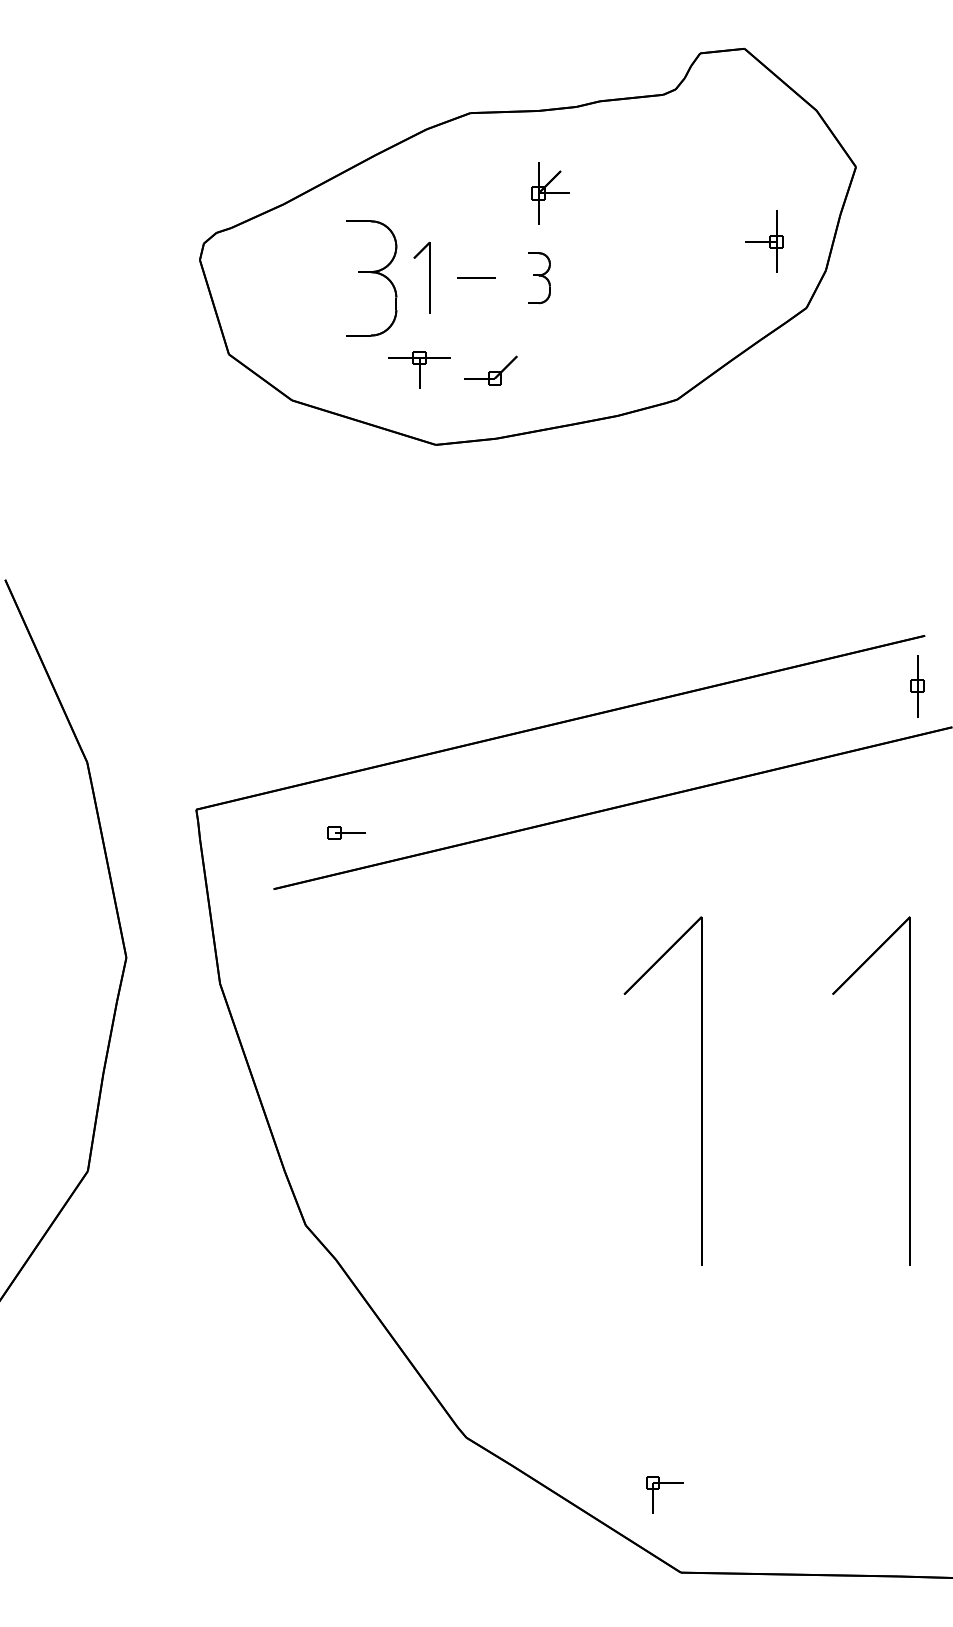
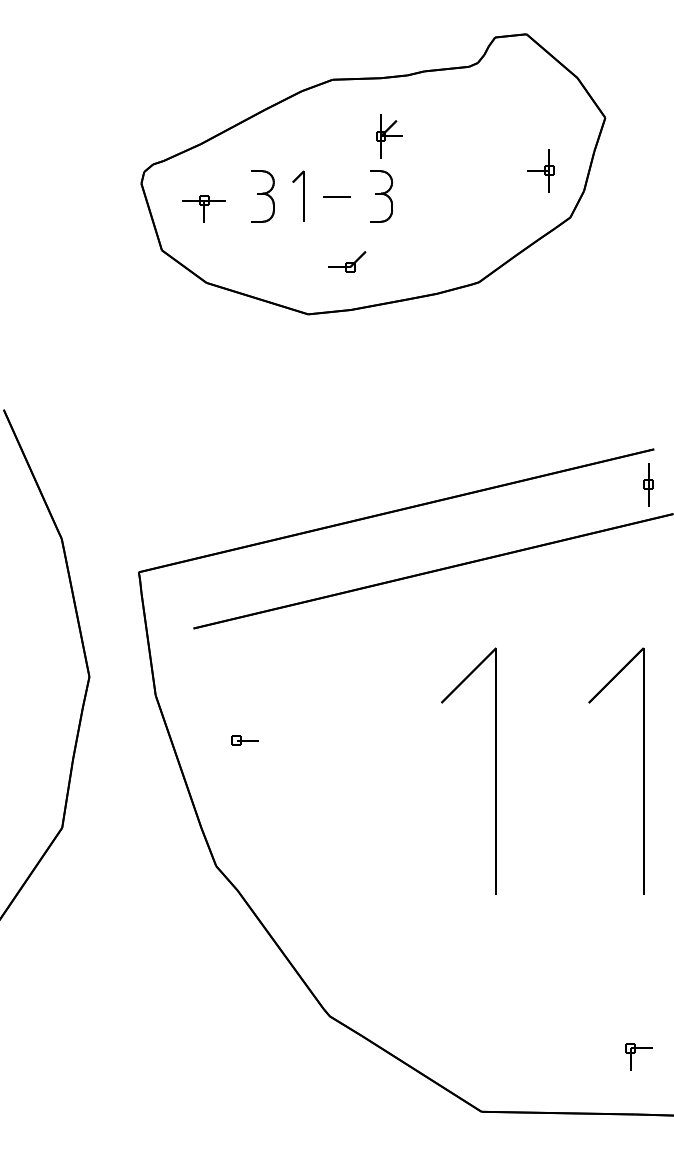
part: (371, 277) -> (262, 195), size x0.62
part: (539, 277) -> (381, 195), size x1.43
part: (419, 369) -> (204, 208), moved
part: (346, 832) -> (245, 740), moved
part: (659, 1488) -> (635, 1052), moved

